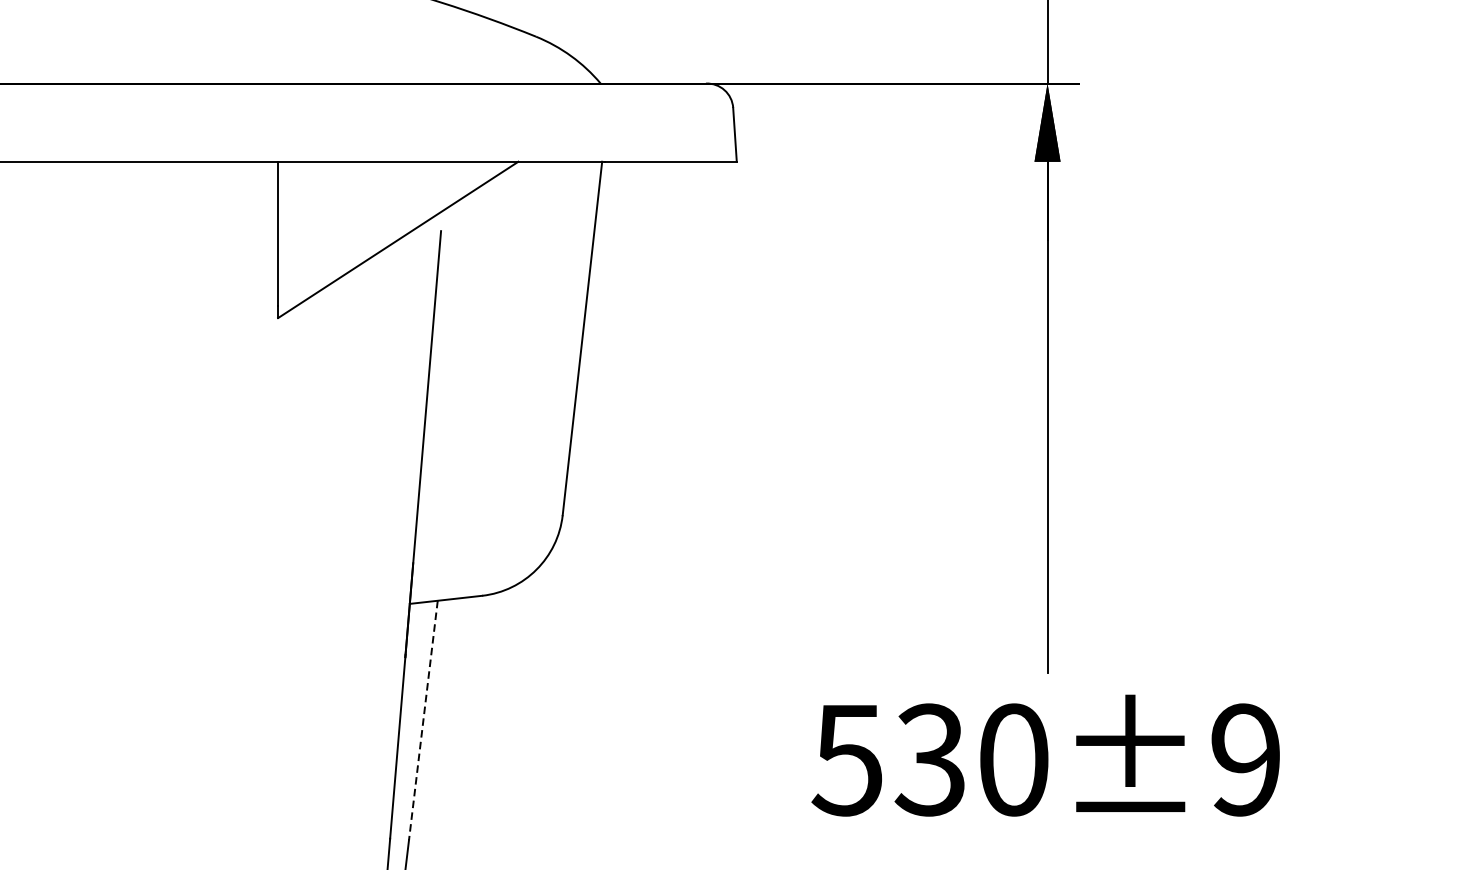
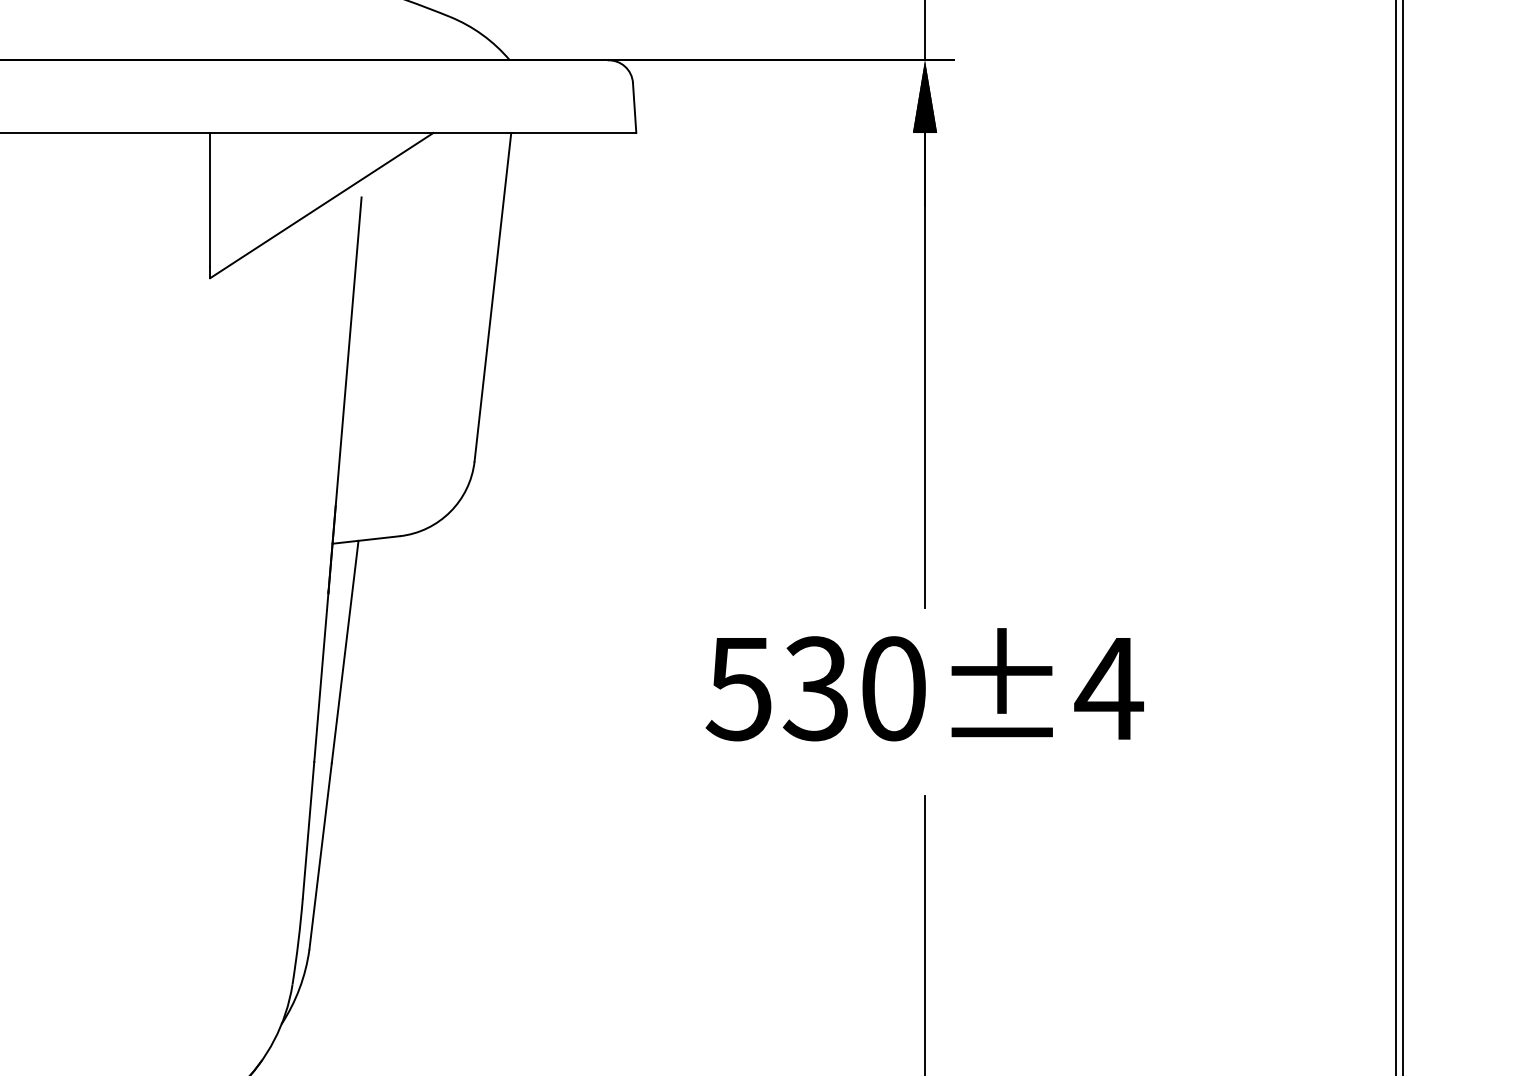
line: (423, 720) -> (345, 652), dashed -> solid
text: (1245, 759) -> (1108, 688), 530±9 -> 530±4

